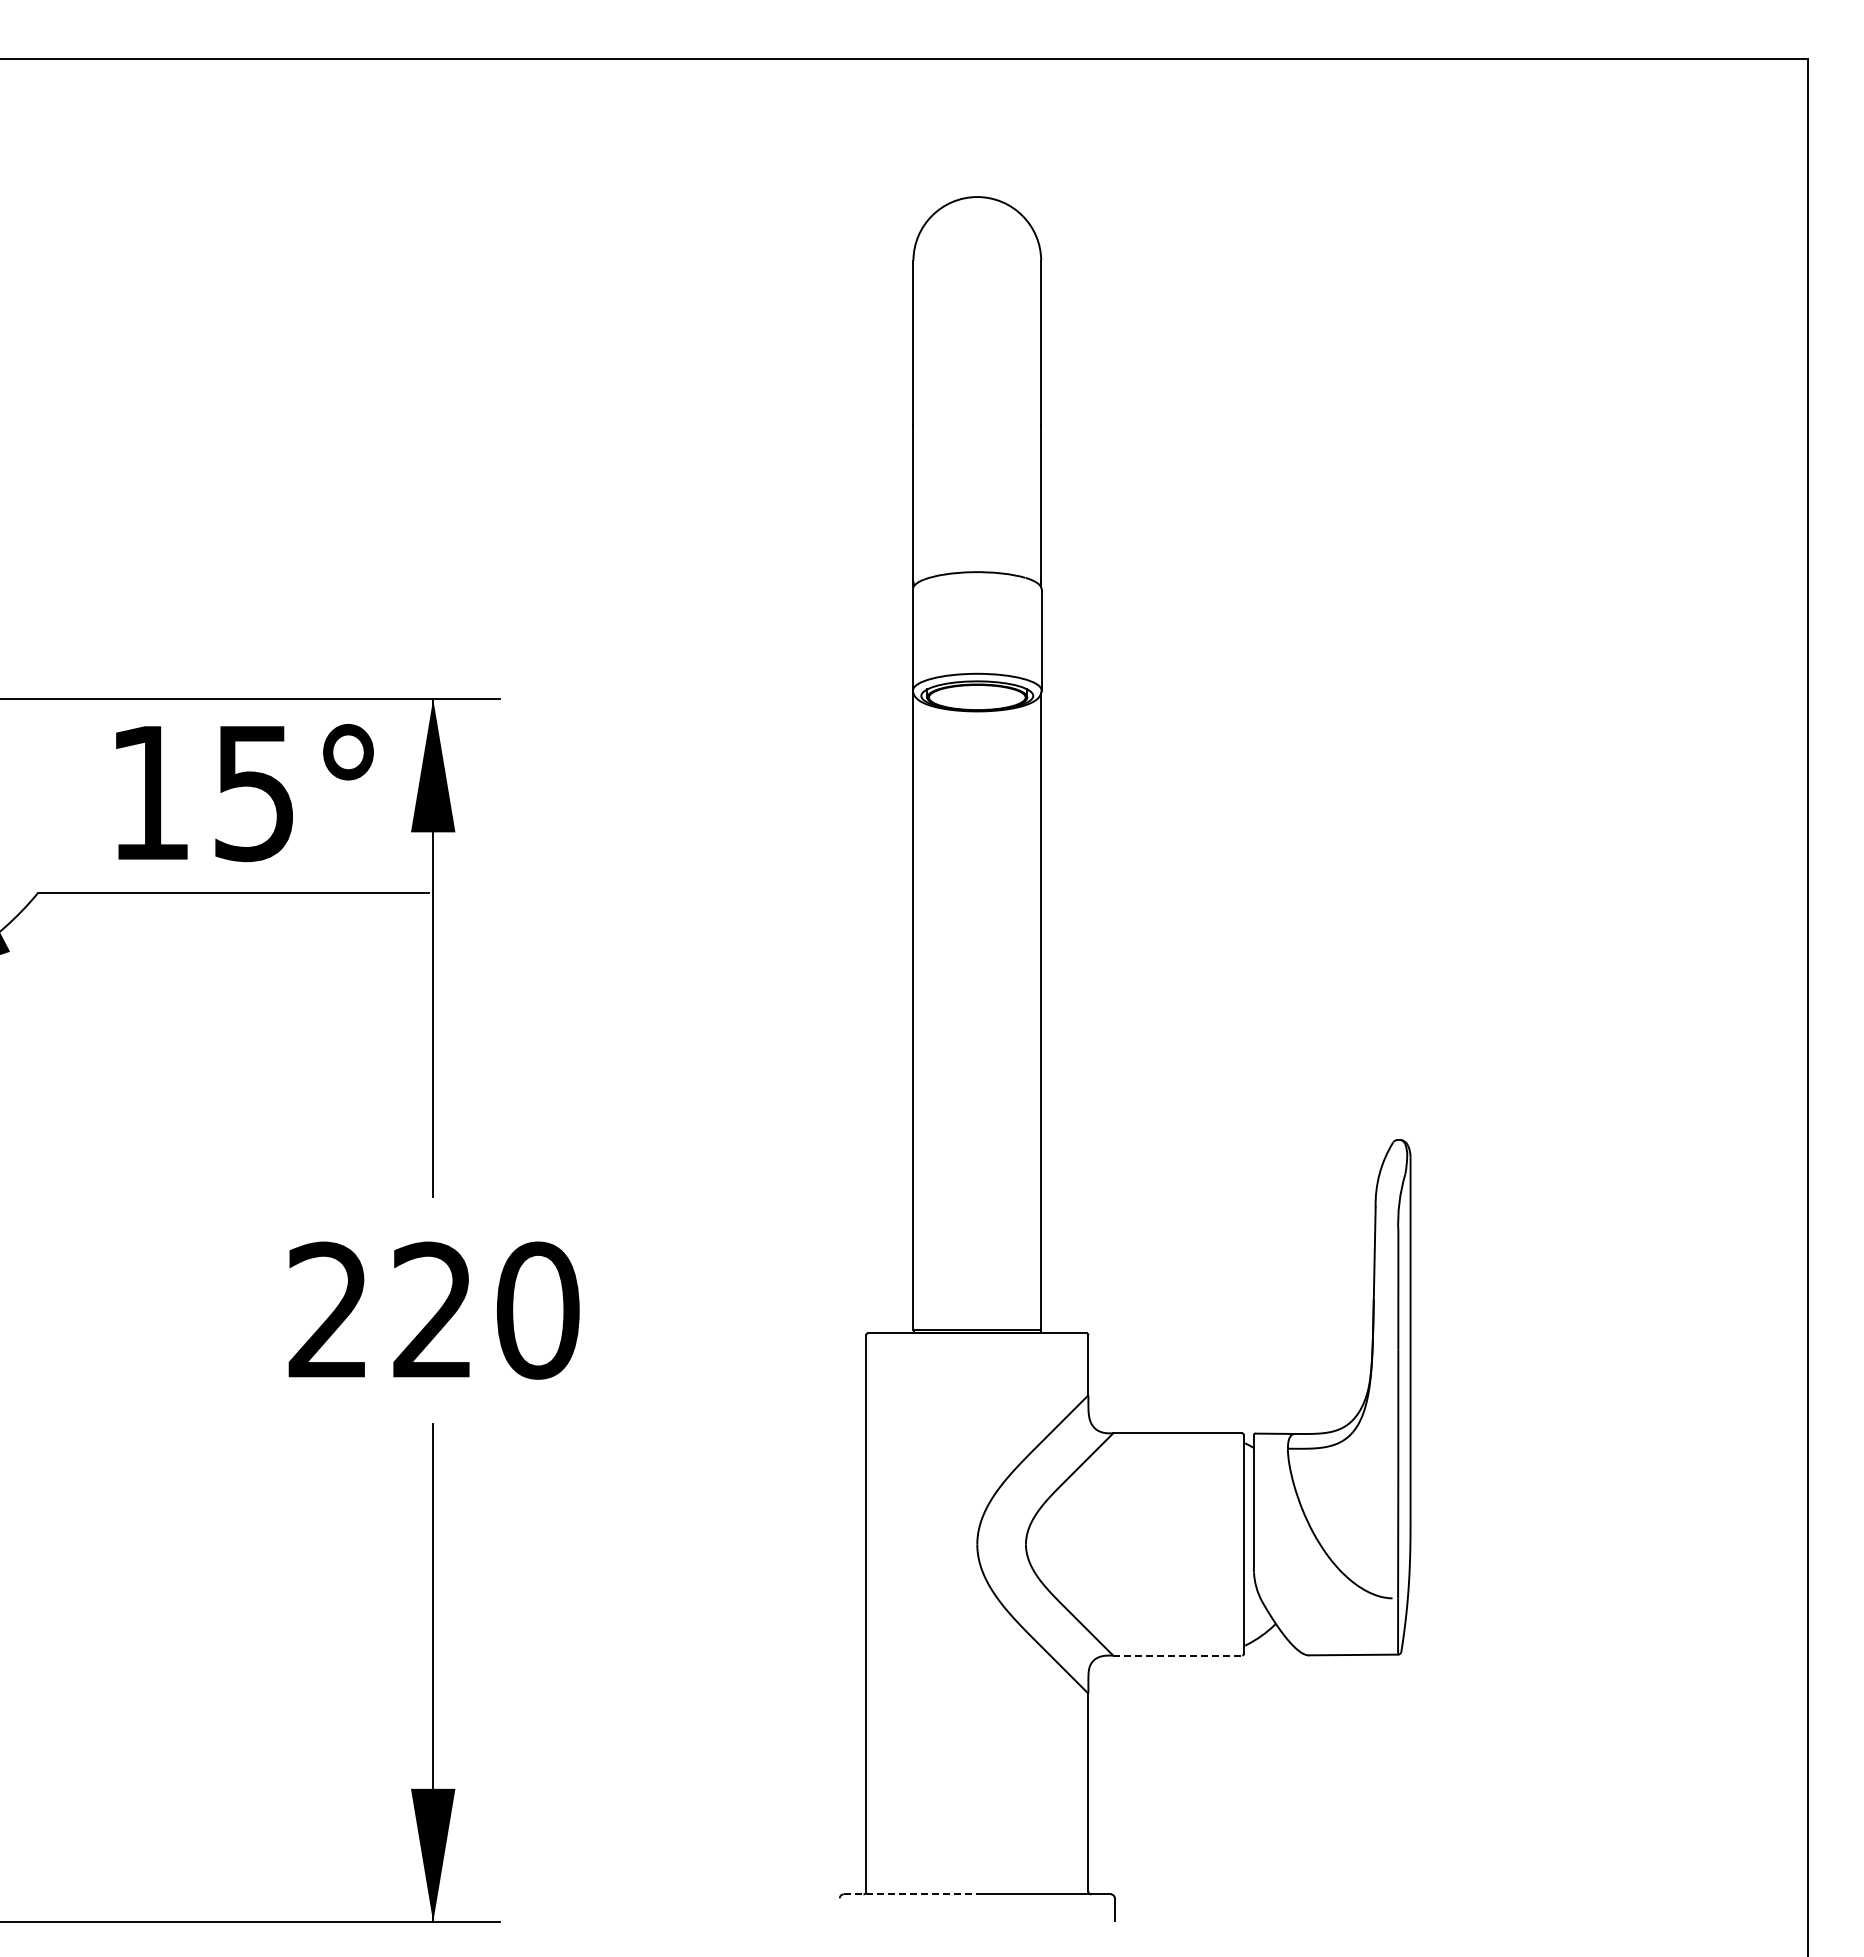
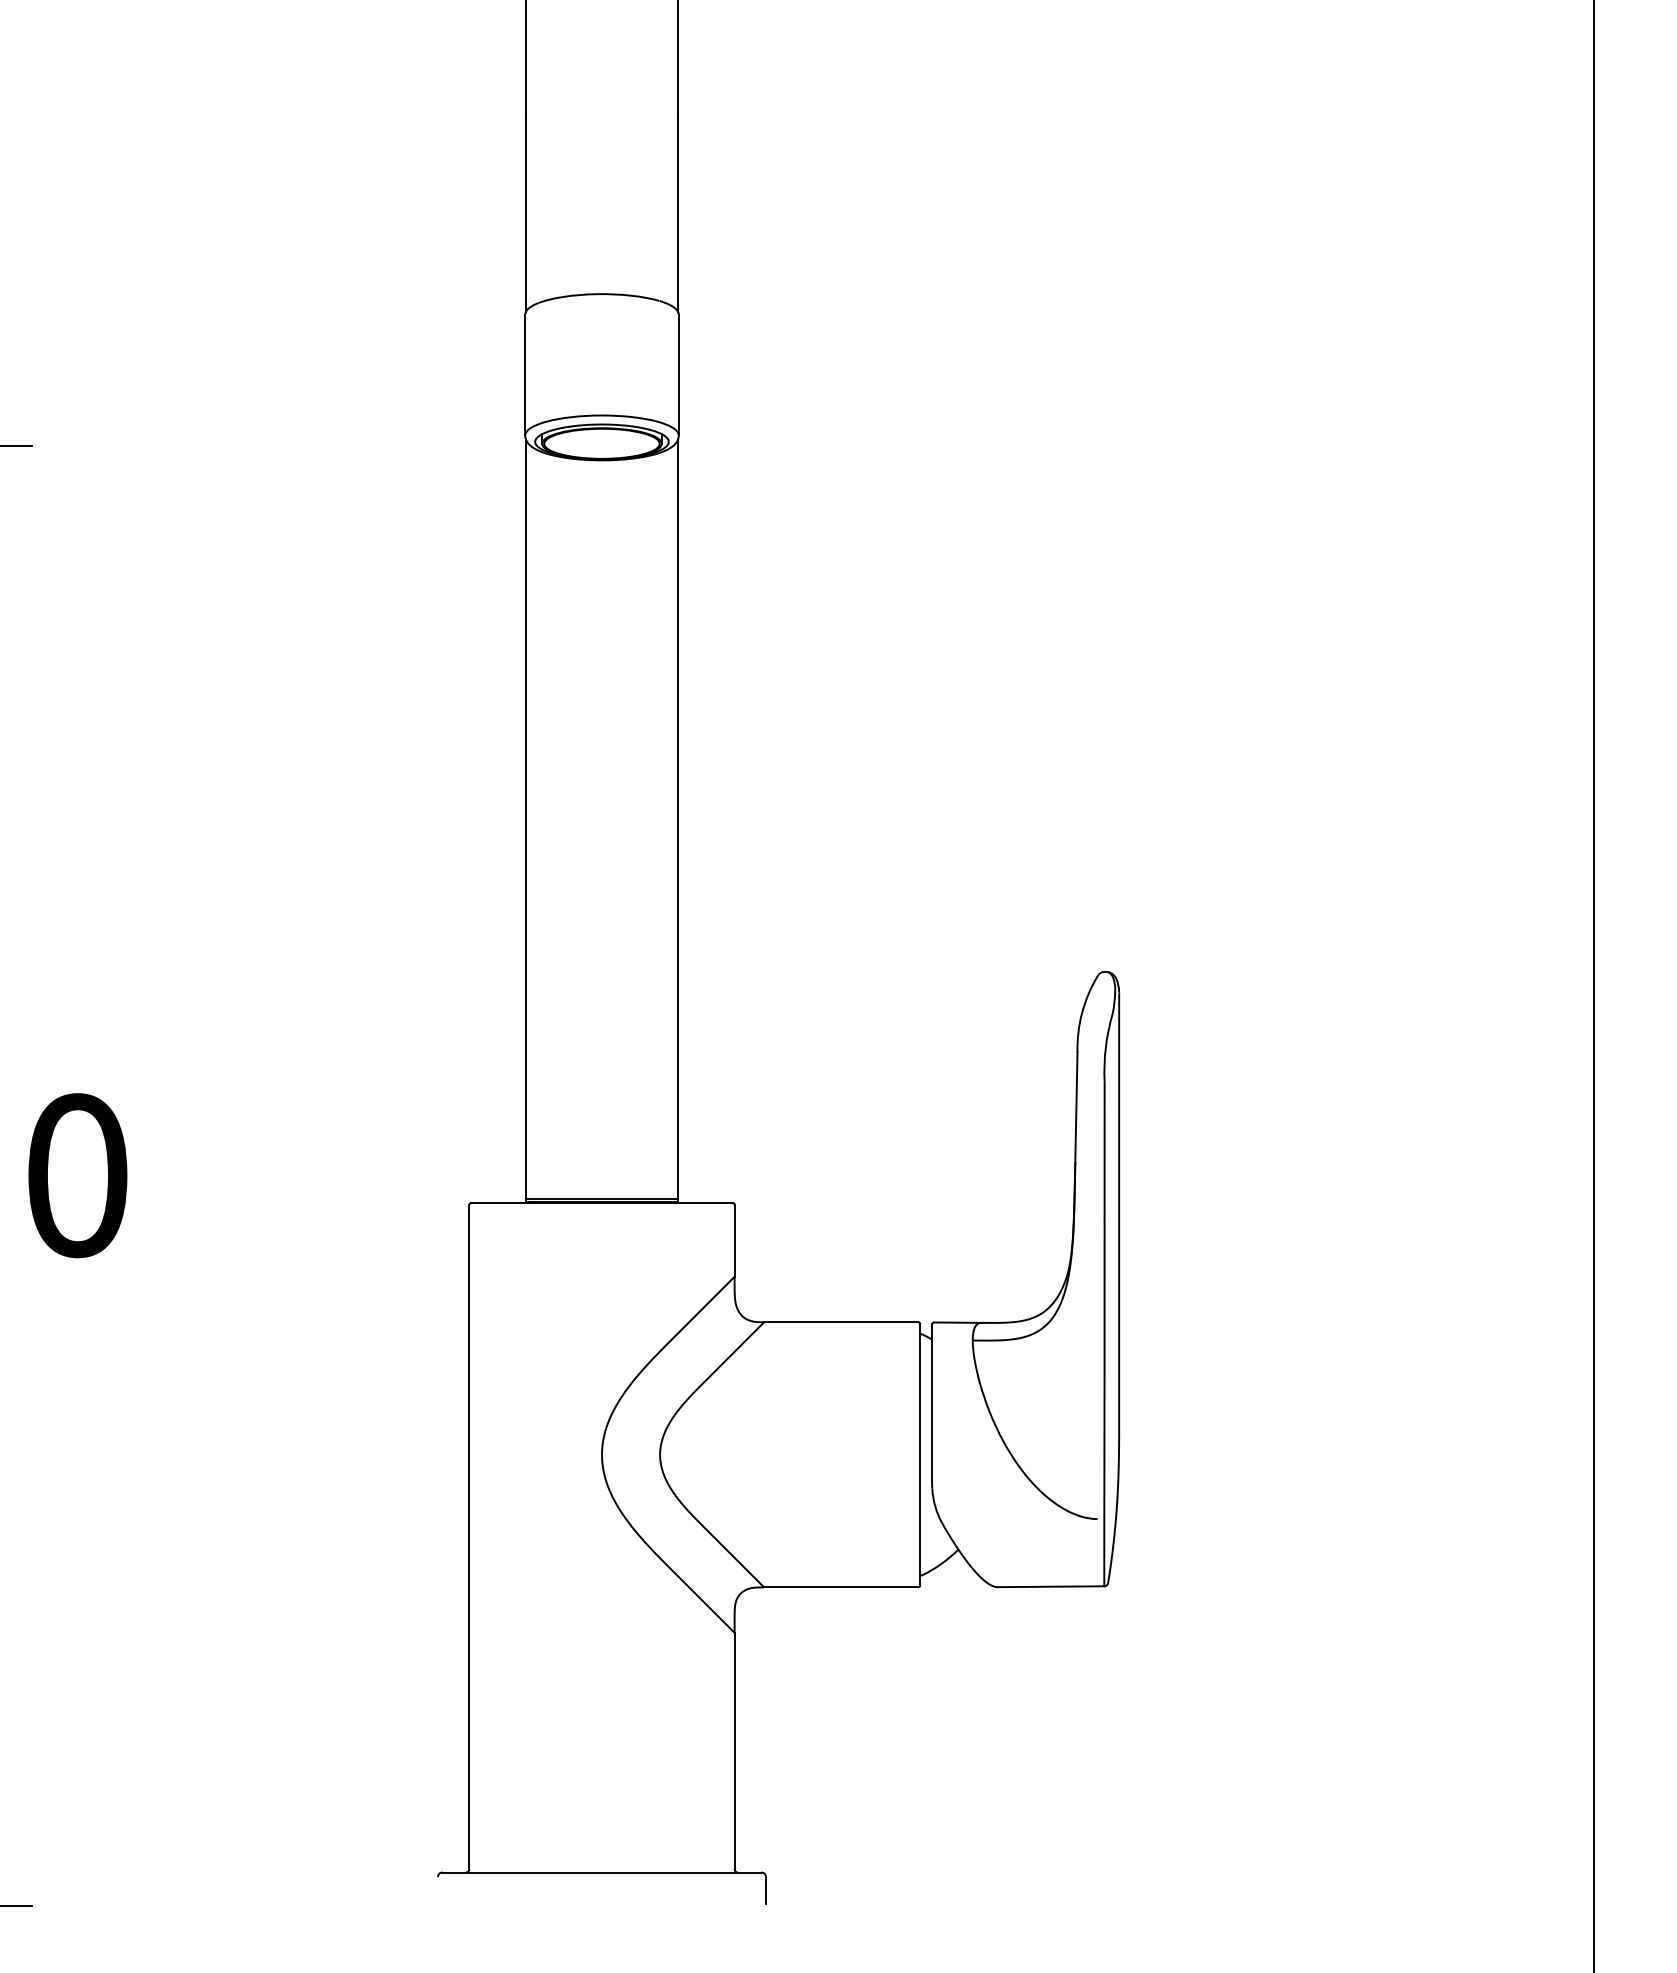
line: (1177, 1655) -> (840, 1587), dashed -> solid
line: (910, 1894) -> (522, 1872), dashed -> solid

